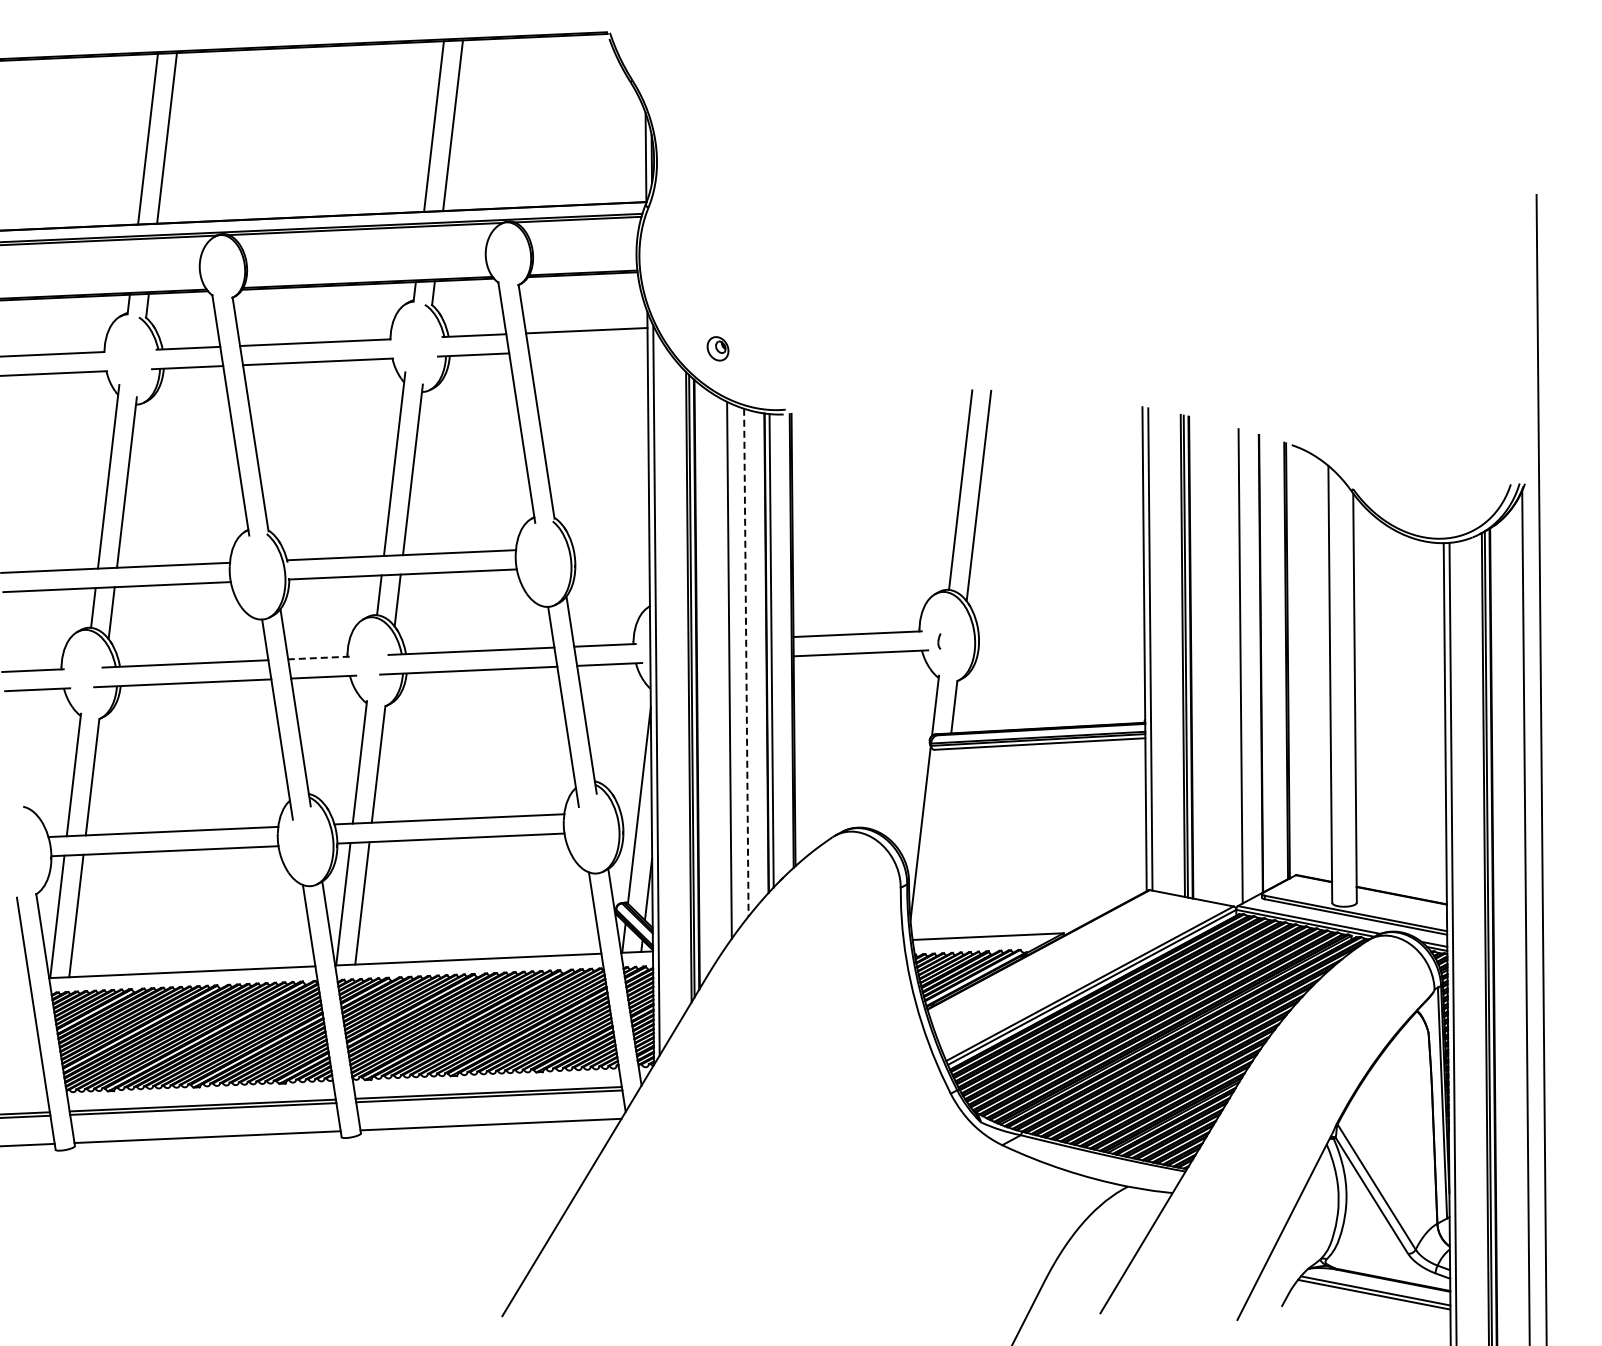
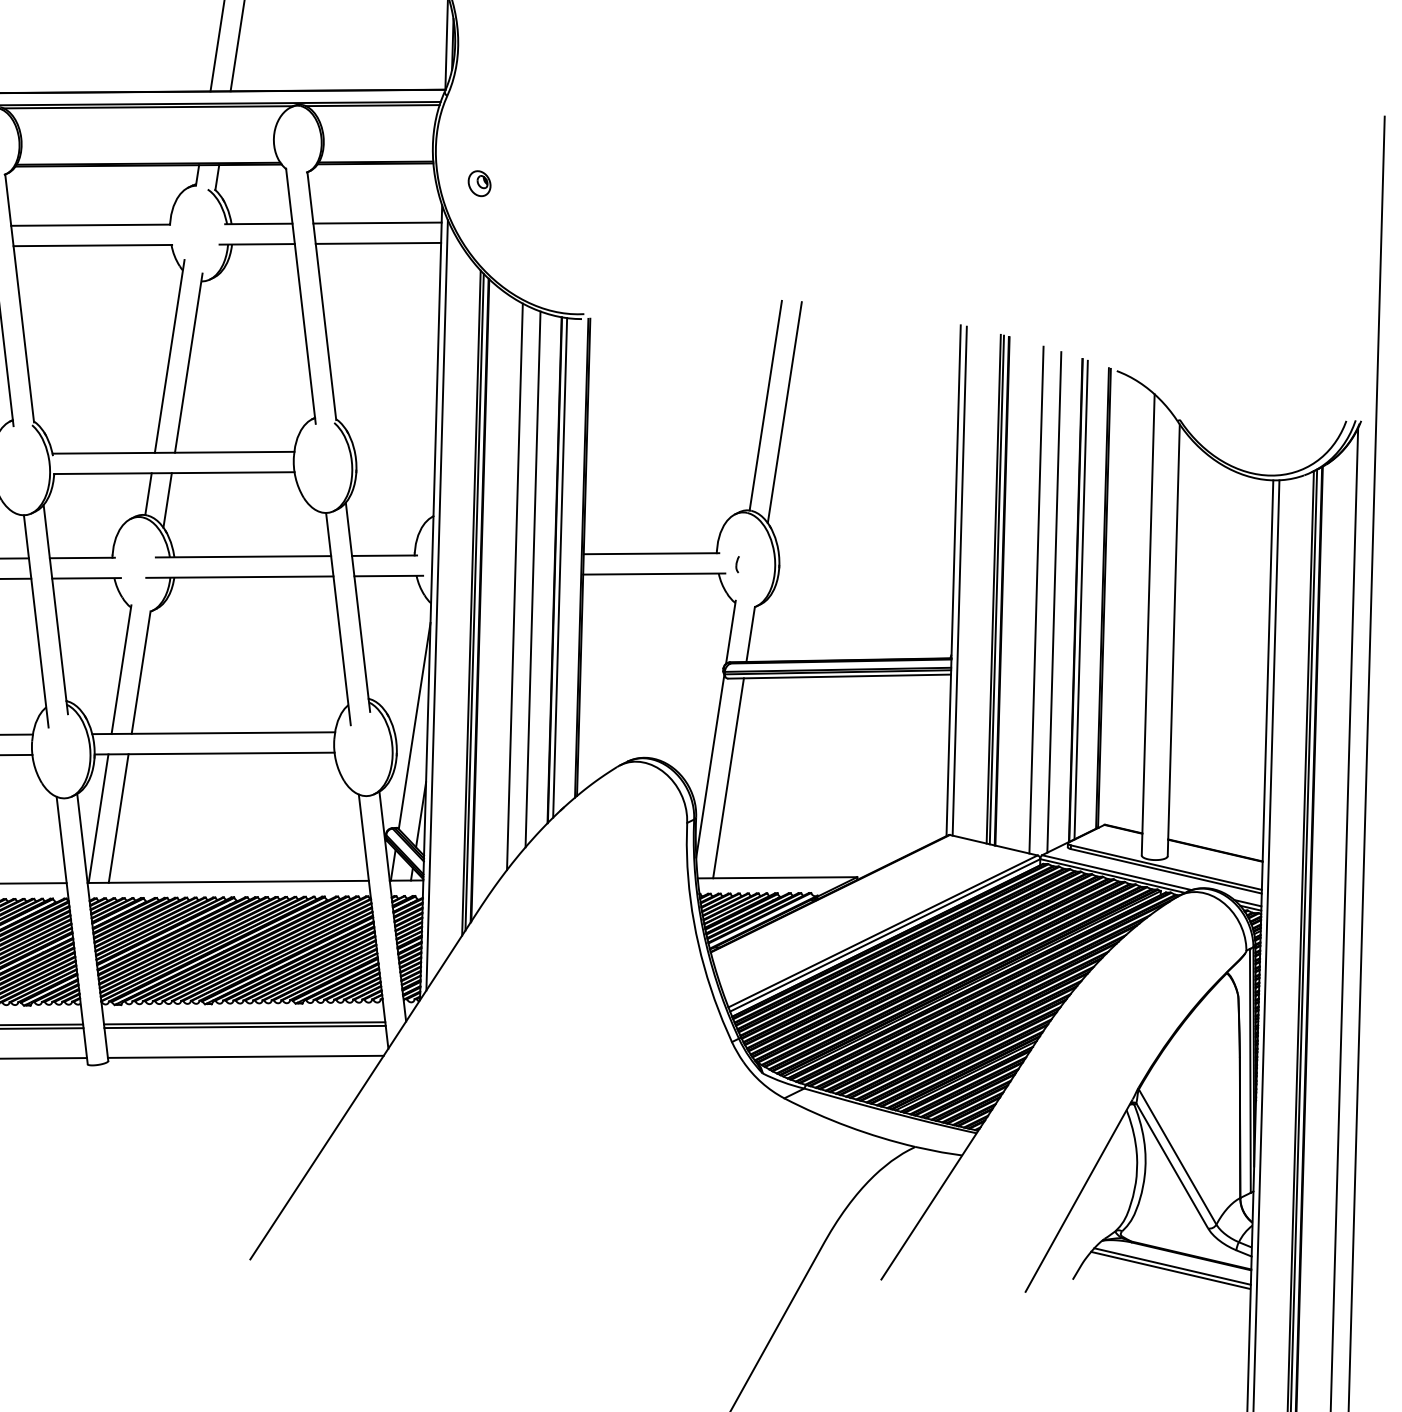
part: (717, 348) -> (479, 183), moved
line: (588, 349) -> (378, 242), added
line: (318, 658) -> (81, 558), dashed -> solid
line: (746, 662) -> (533, 579), dashed -> solid
line: (1265, 662) -> (1080, 599), added
line: (1223, 664) -> (1036, 599), added
line: (938, 843) -> (728, 777), added

